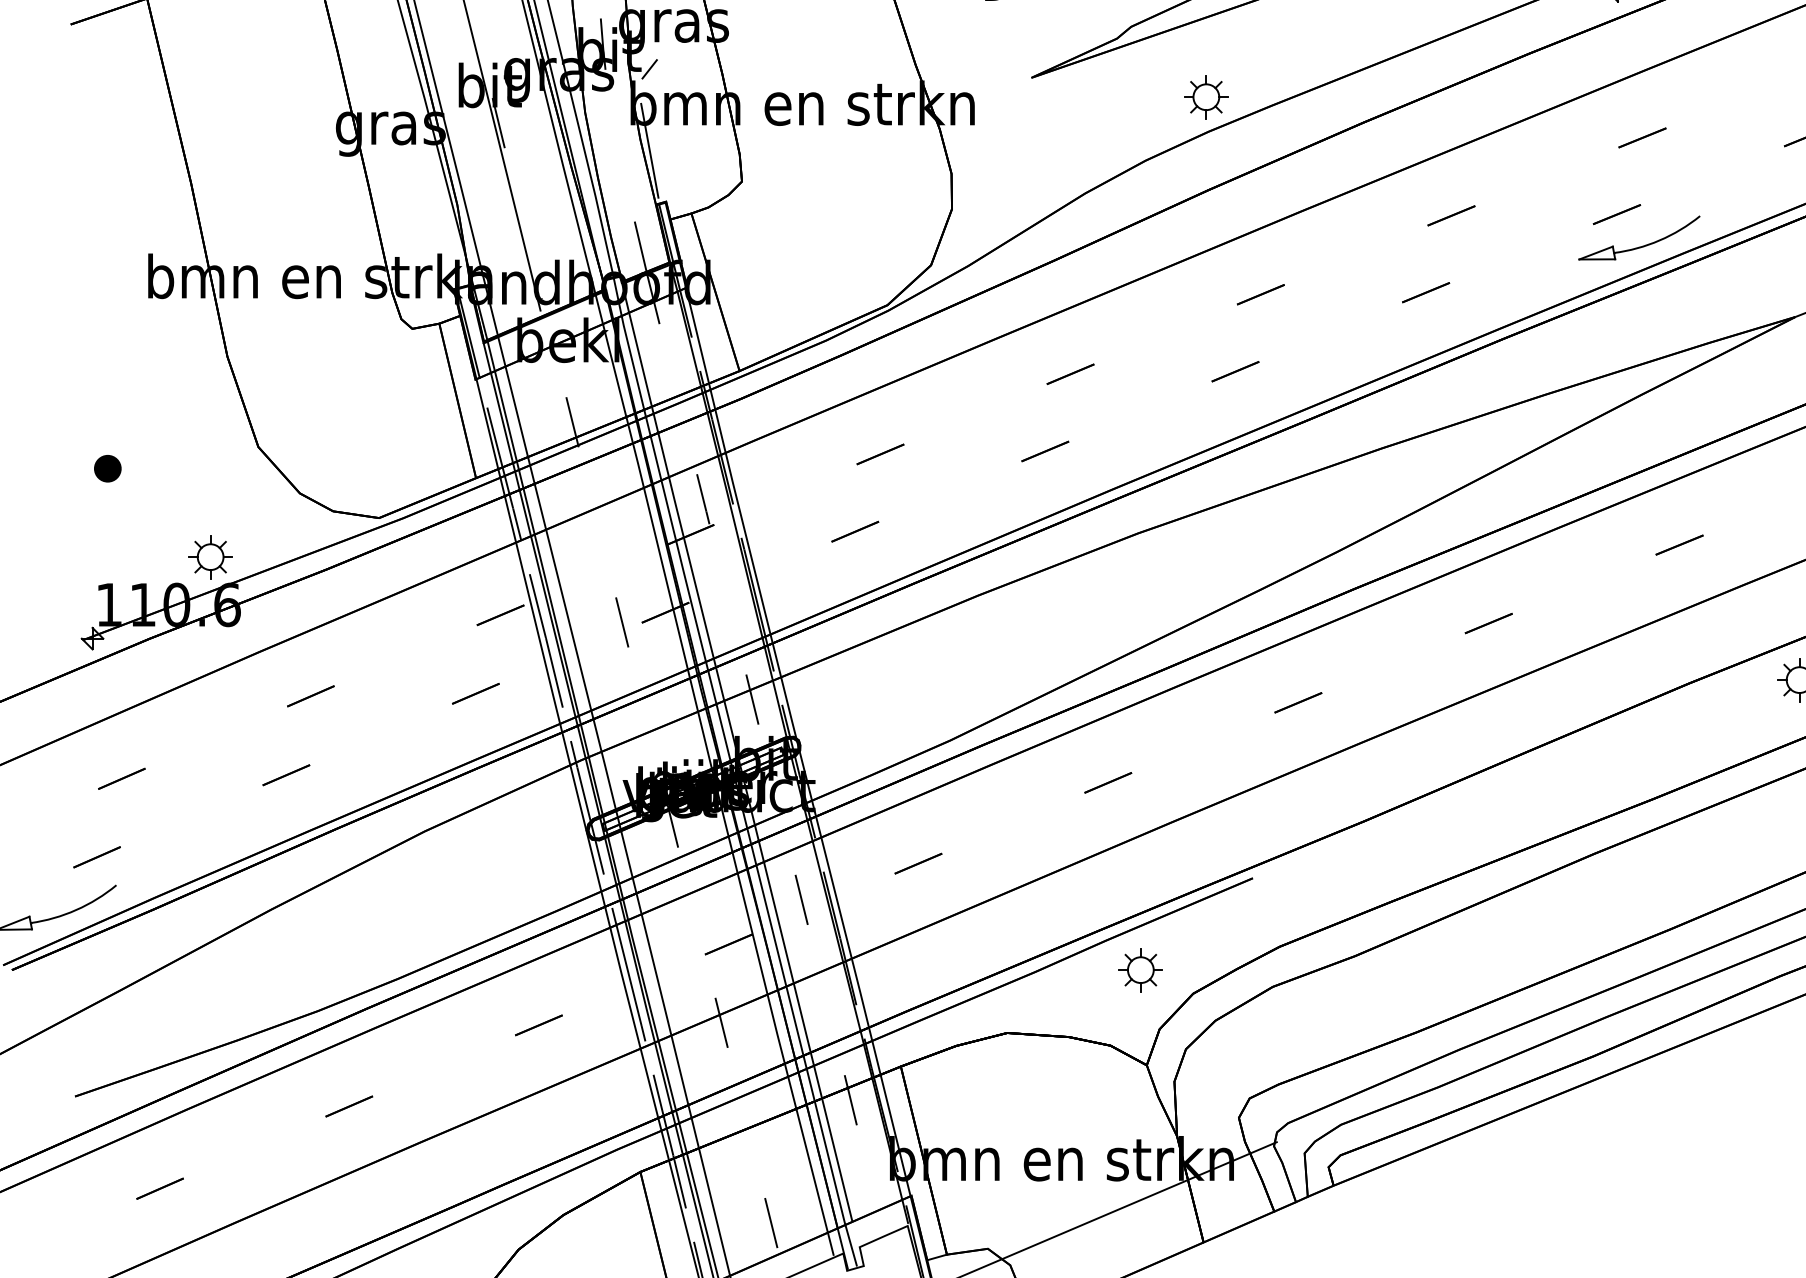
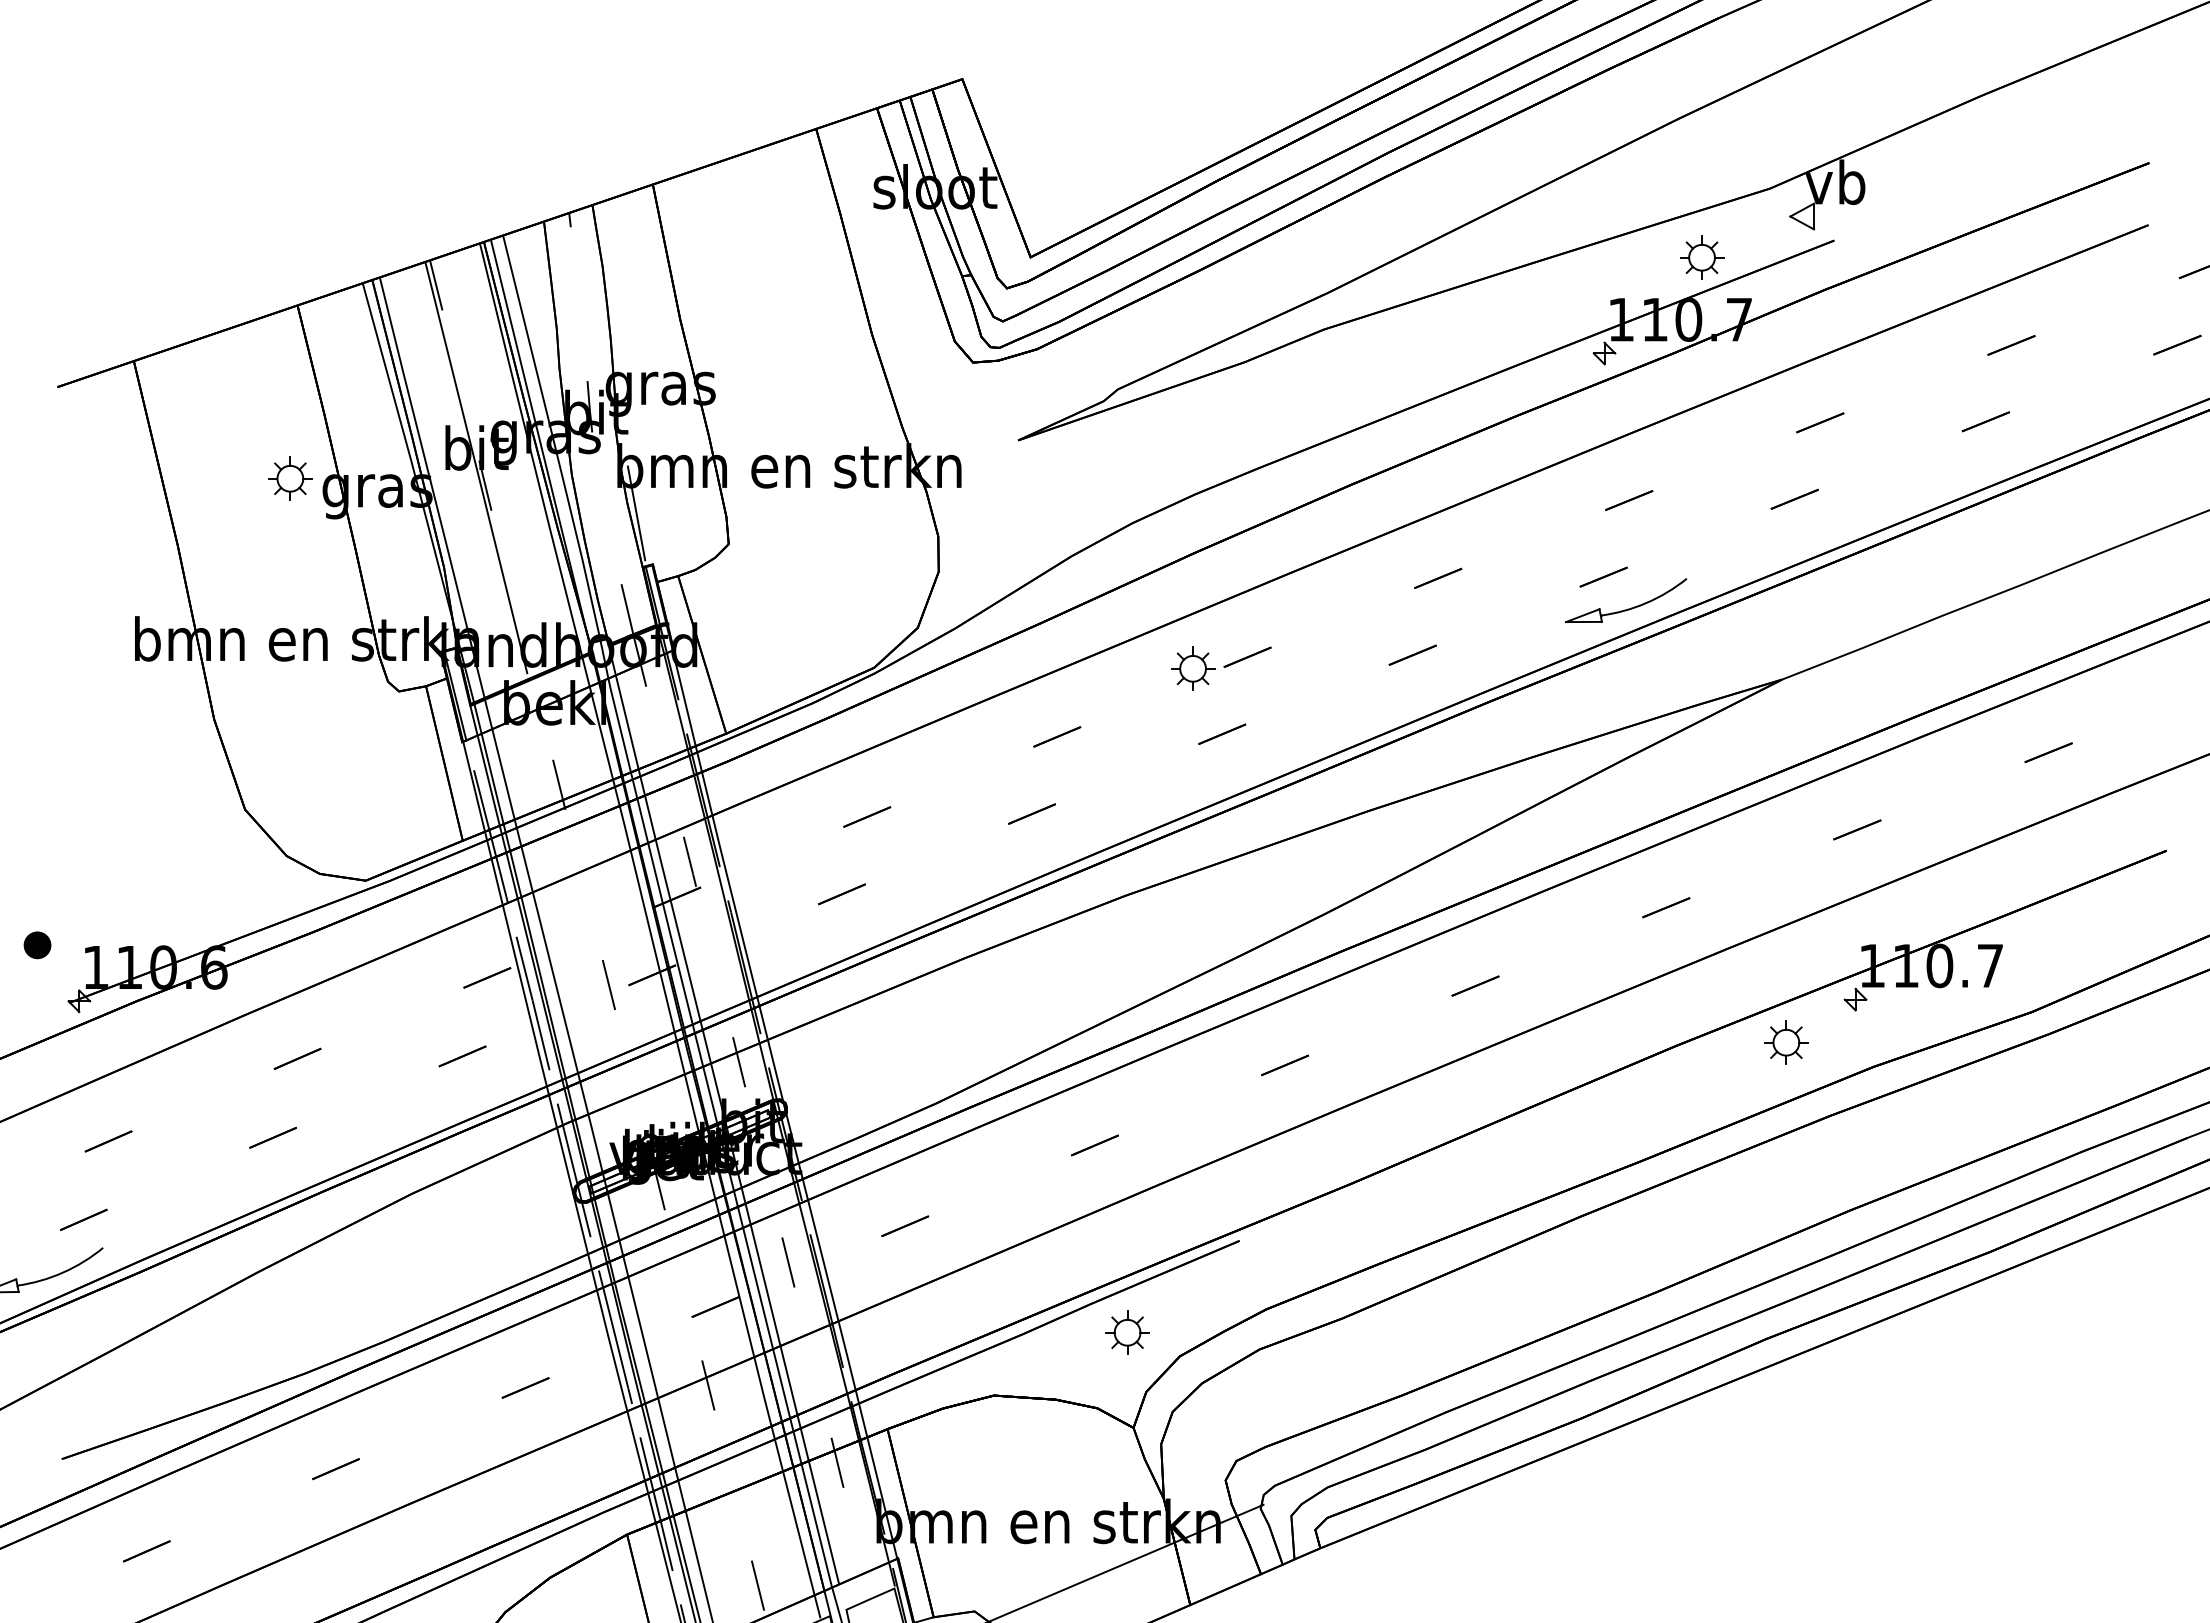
line: (649, 68) -> (636, 431), removed
part: (1206, 96) -> (1193, 668), moved
part: (107, 468) -> (37, 945), moved
part: (210, 556) -> (290, 478), moved

